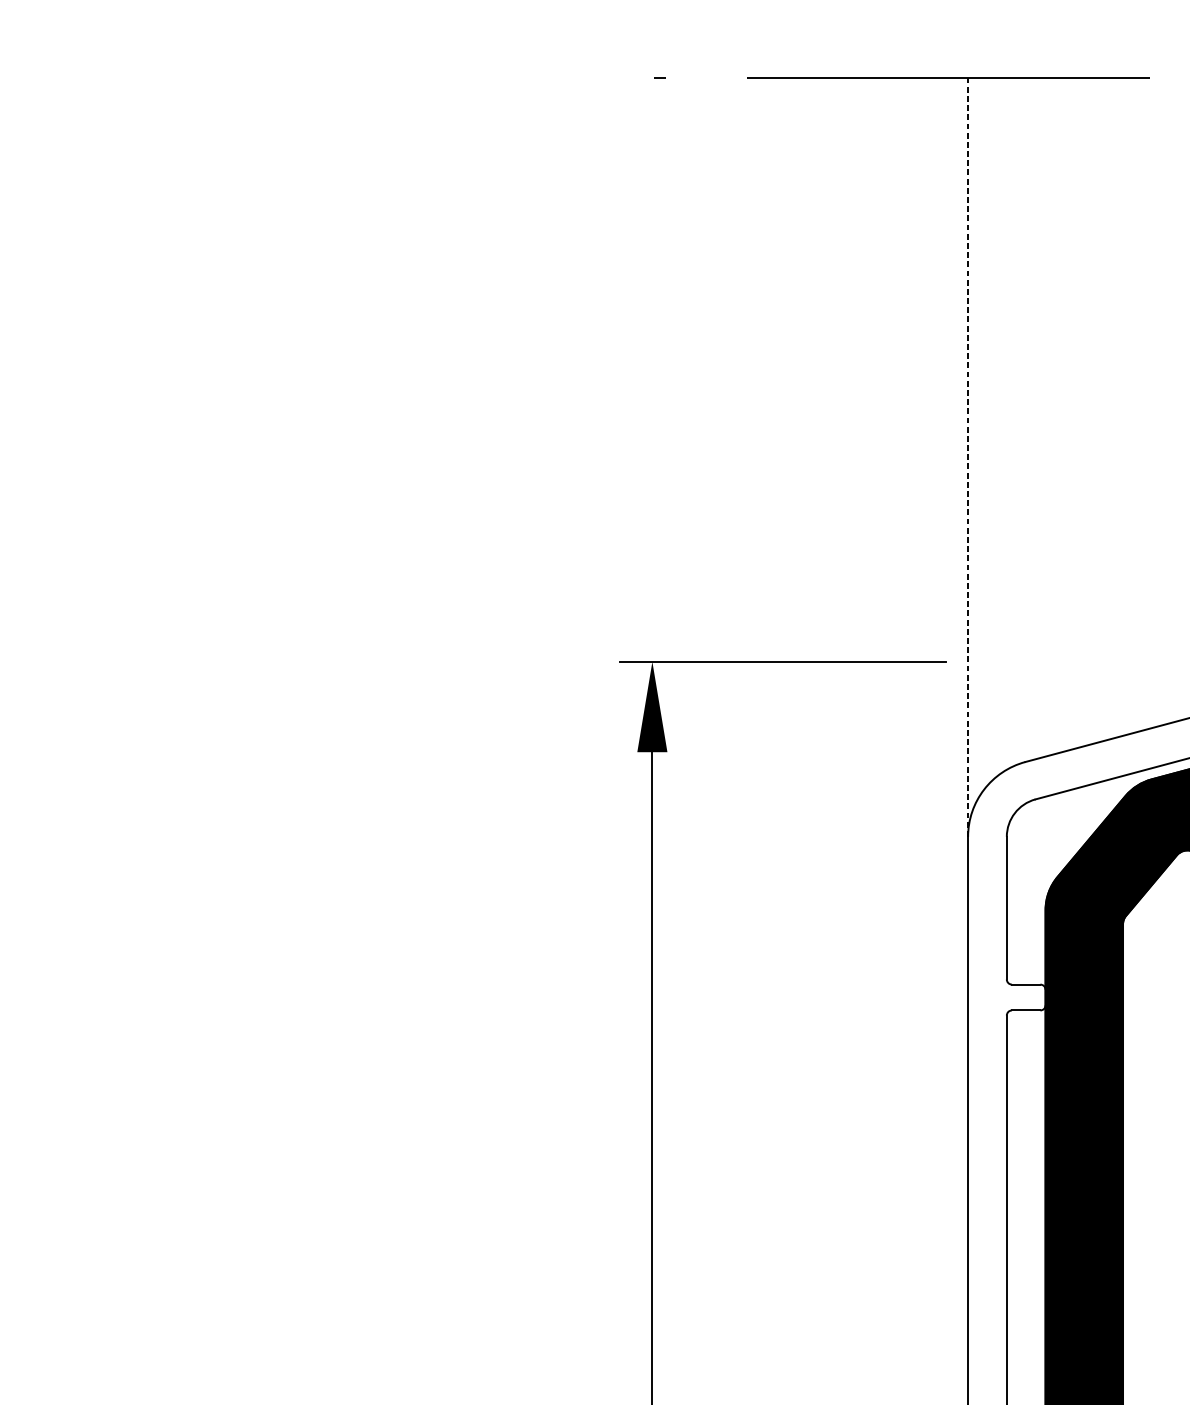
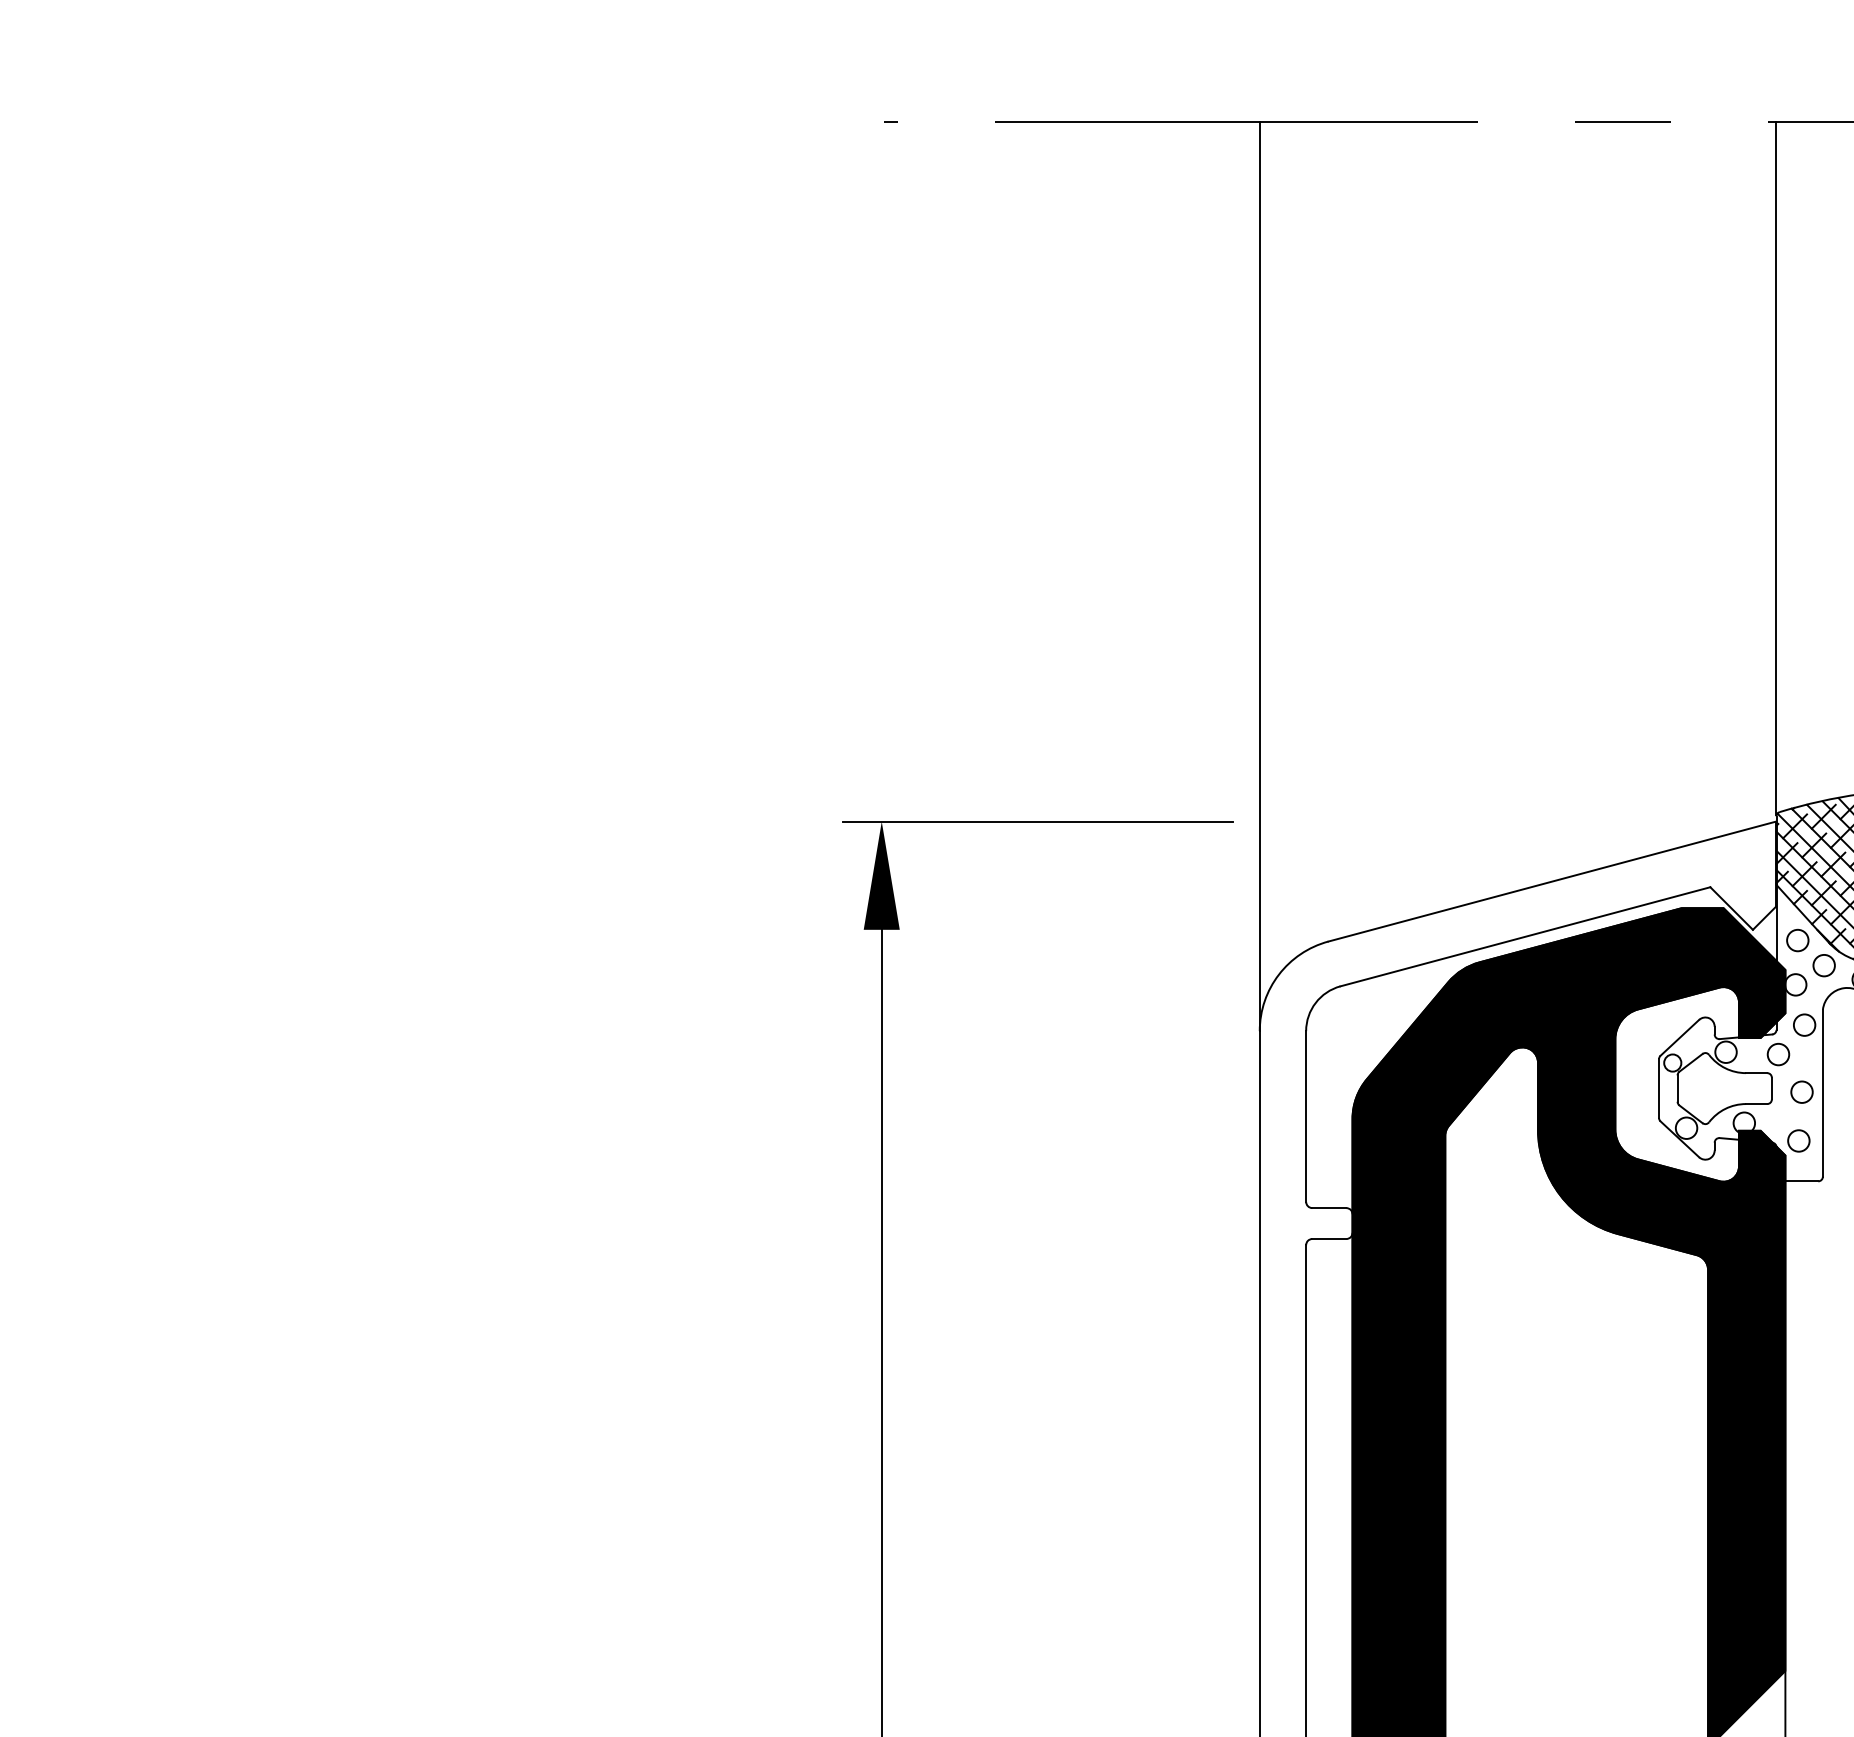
line: (967, 457) -> (1259, 576), dashed -> solid

